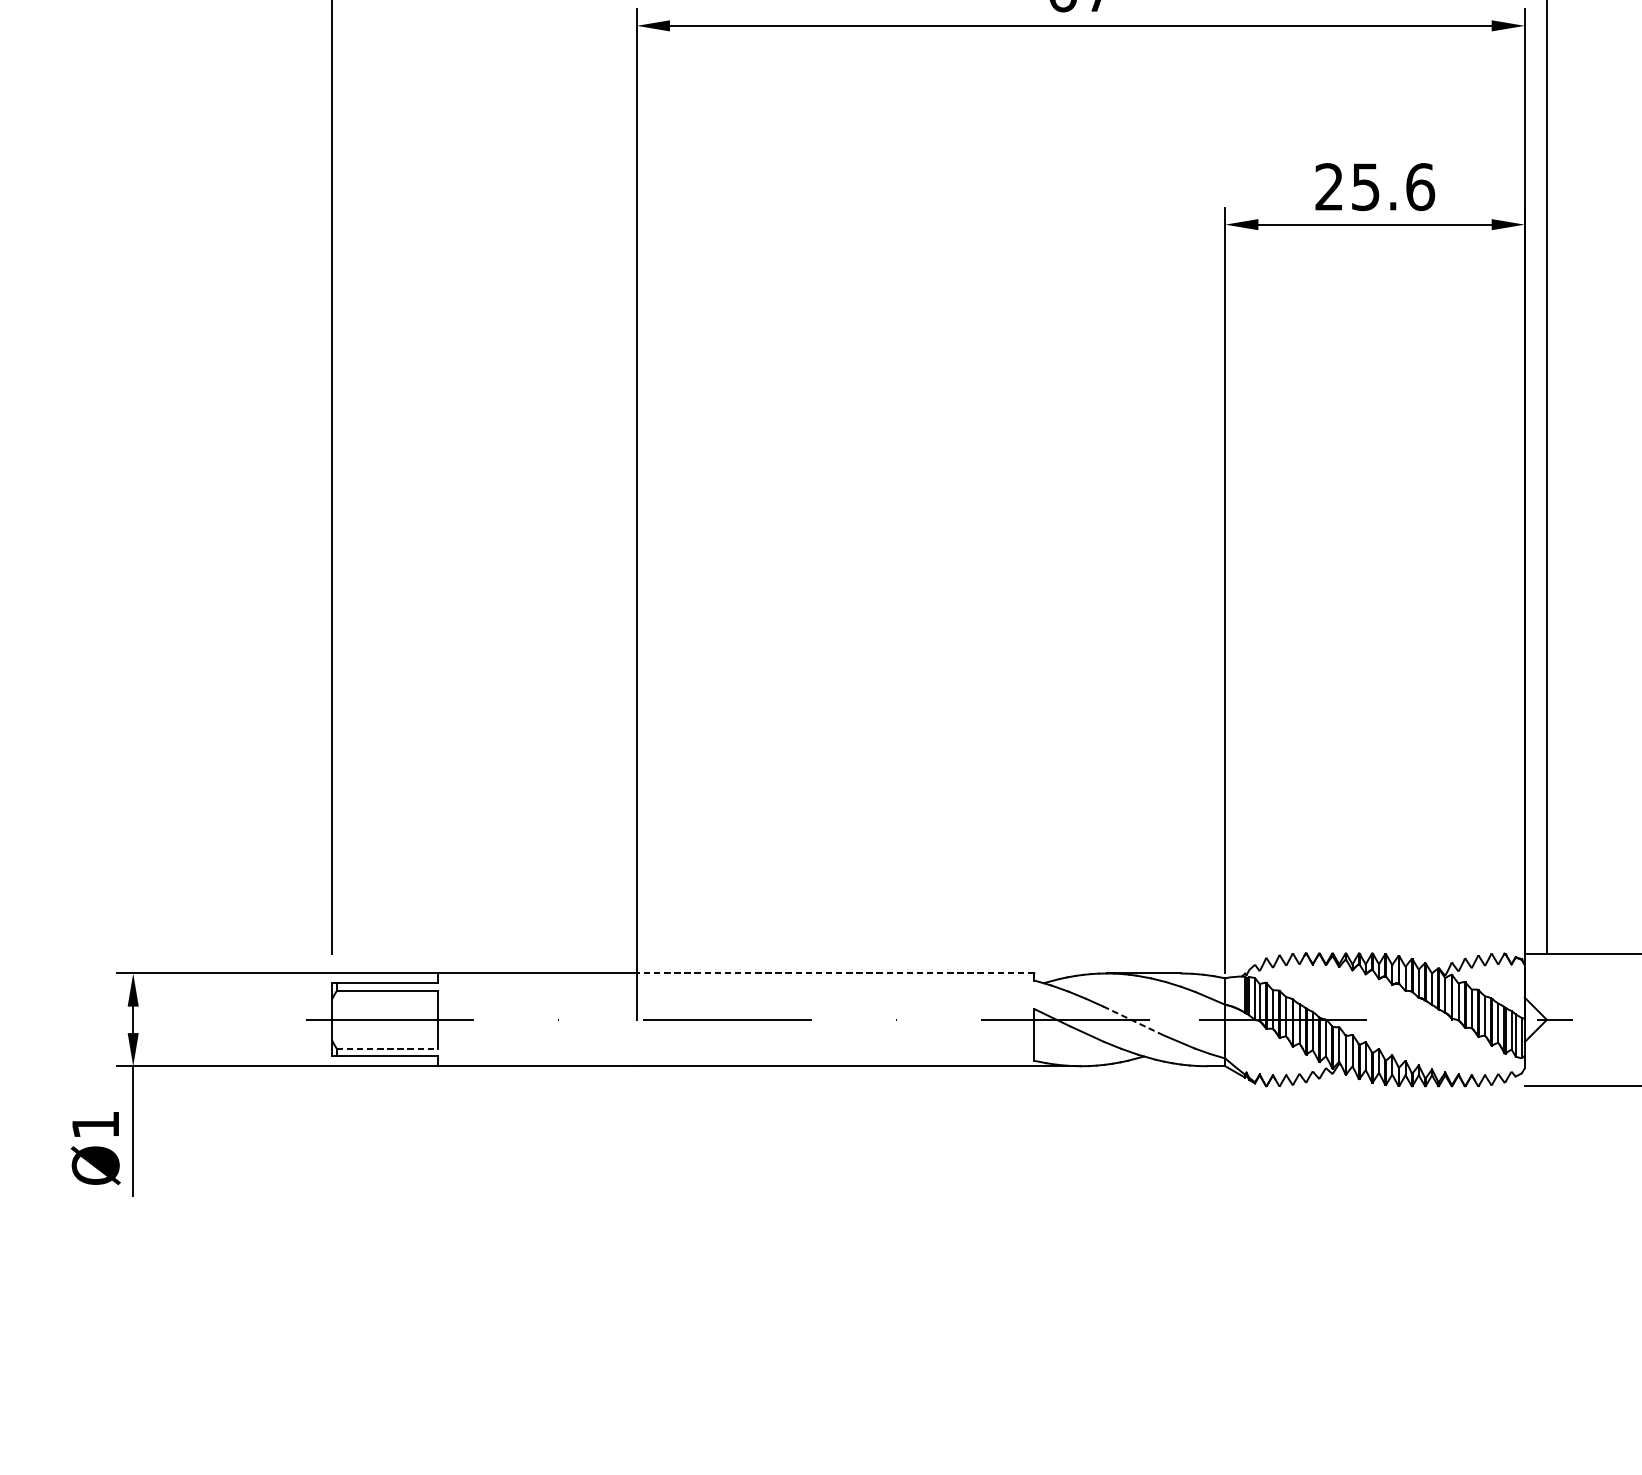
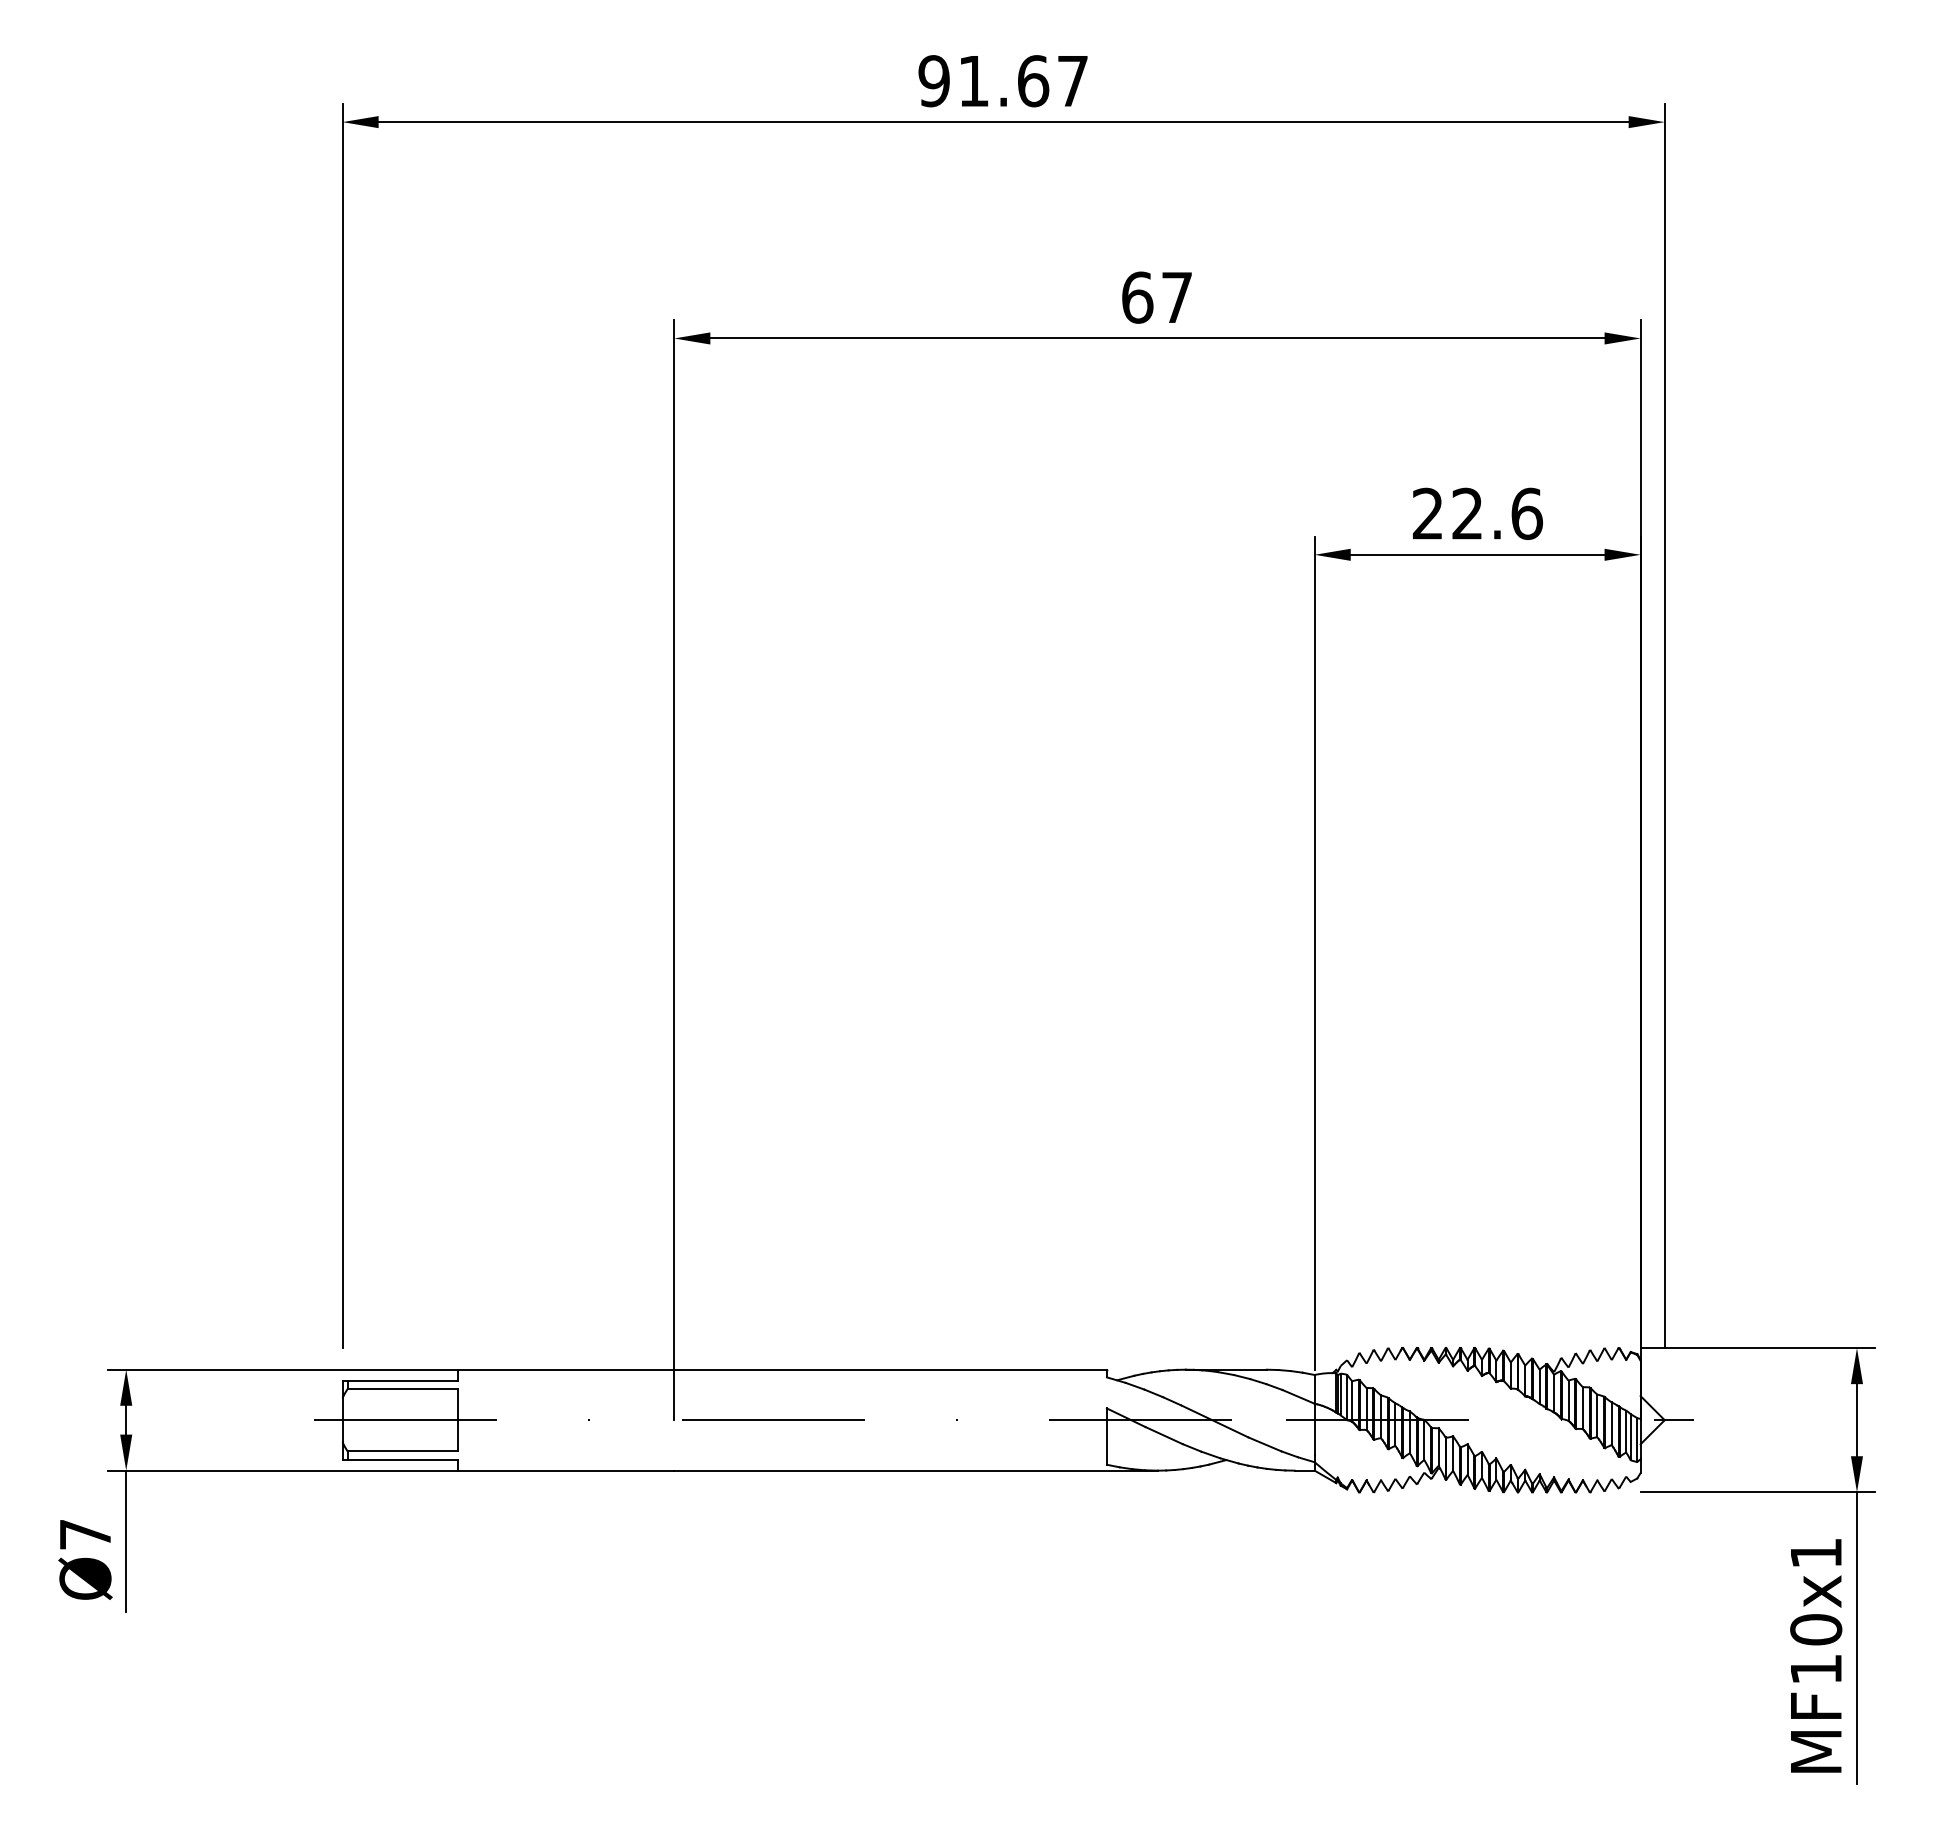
text: (1365, 186) -> (1467, 513), 25.6 -> 22.6
line: (835, 973) -> (890, 1369), dashed -> solid
line: (1133, 1021) -> (1214, 1421), dashed -> solid
line: (388, 1048) -> (403, 1451), dashed -> solid
text: (95, 1124) -> (85, 1534), Ø1 -> Ø7

